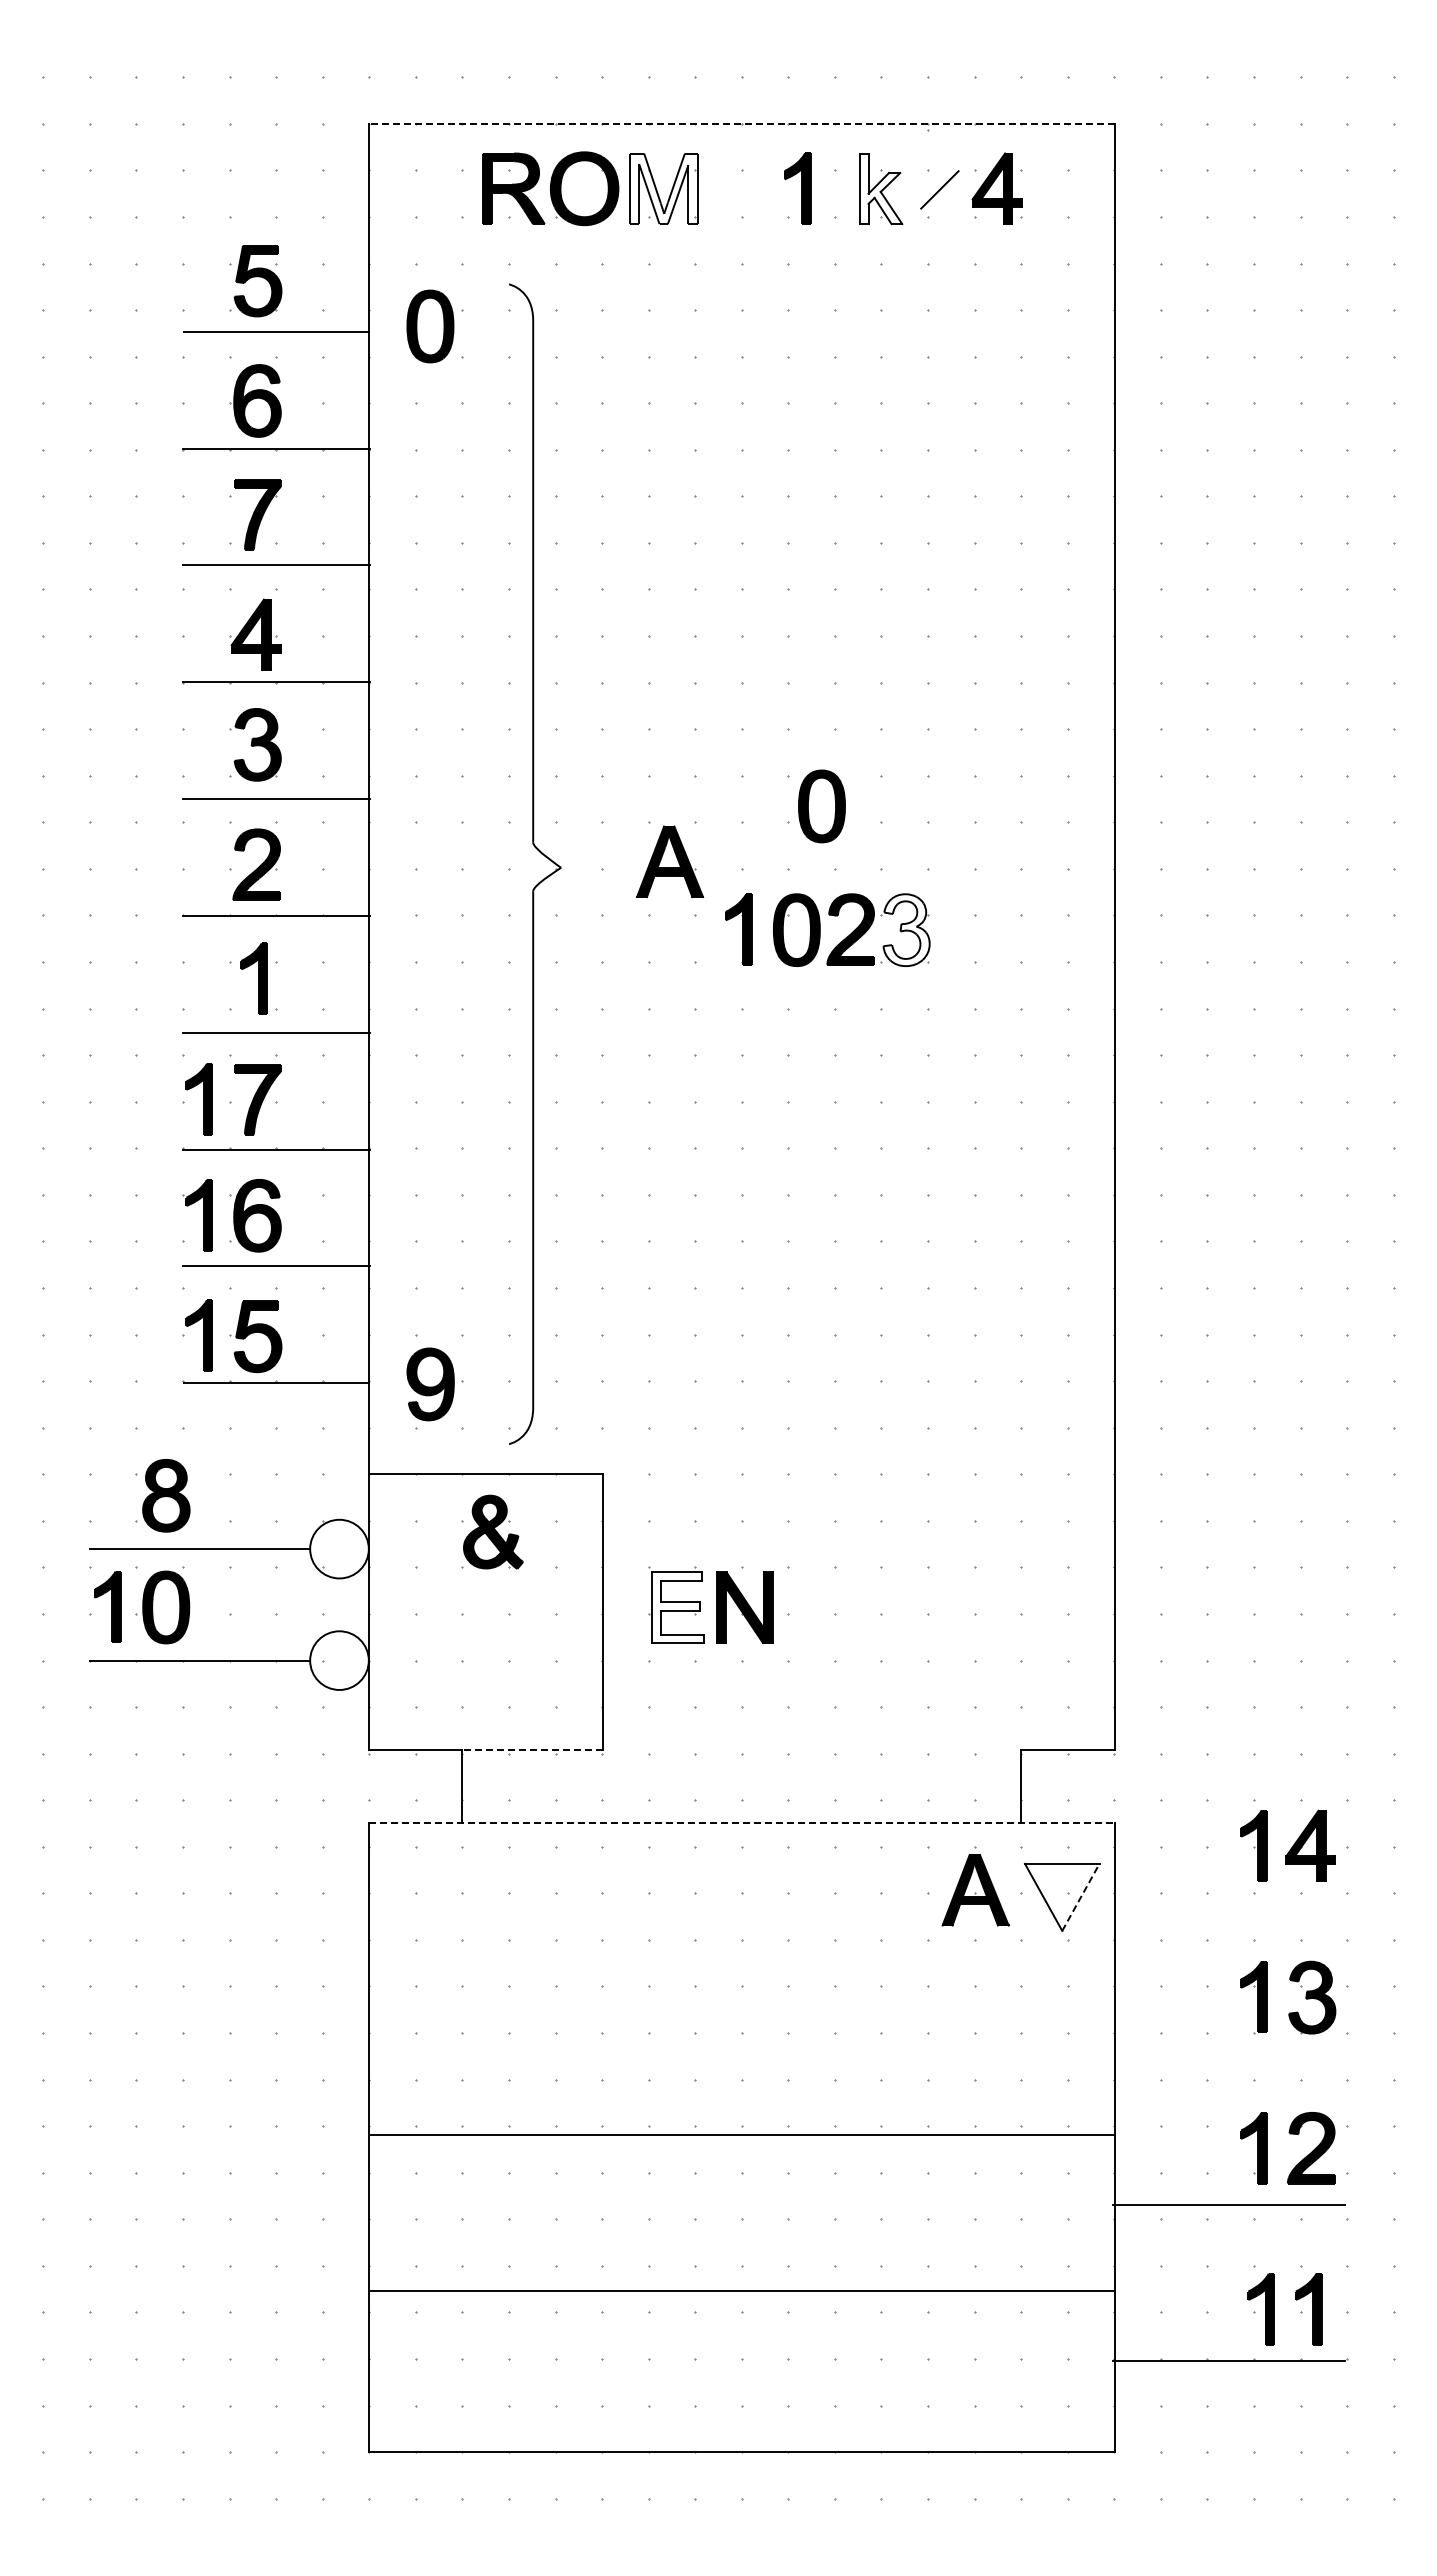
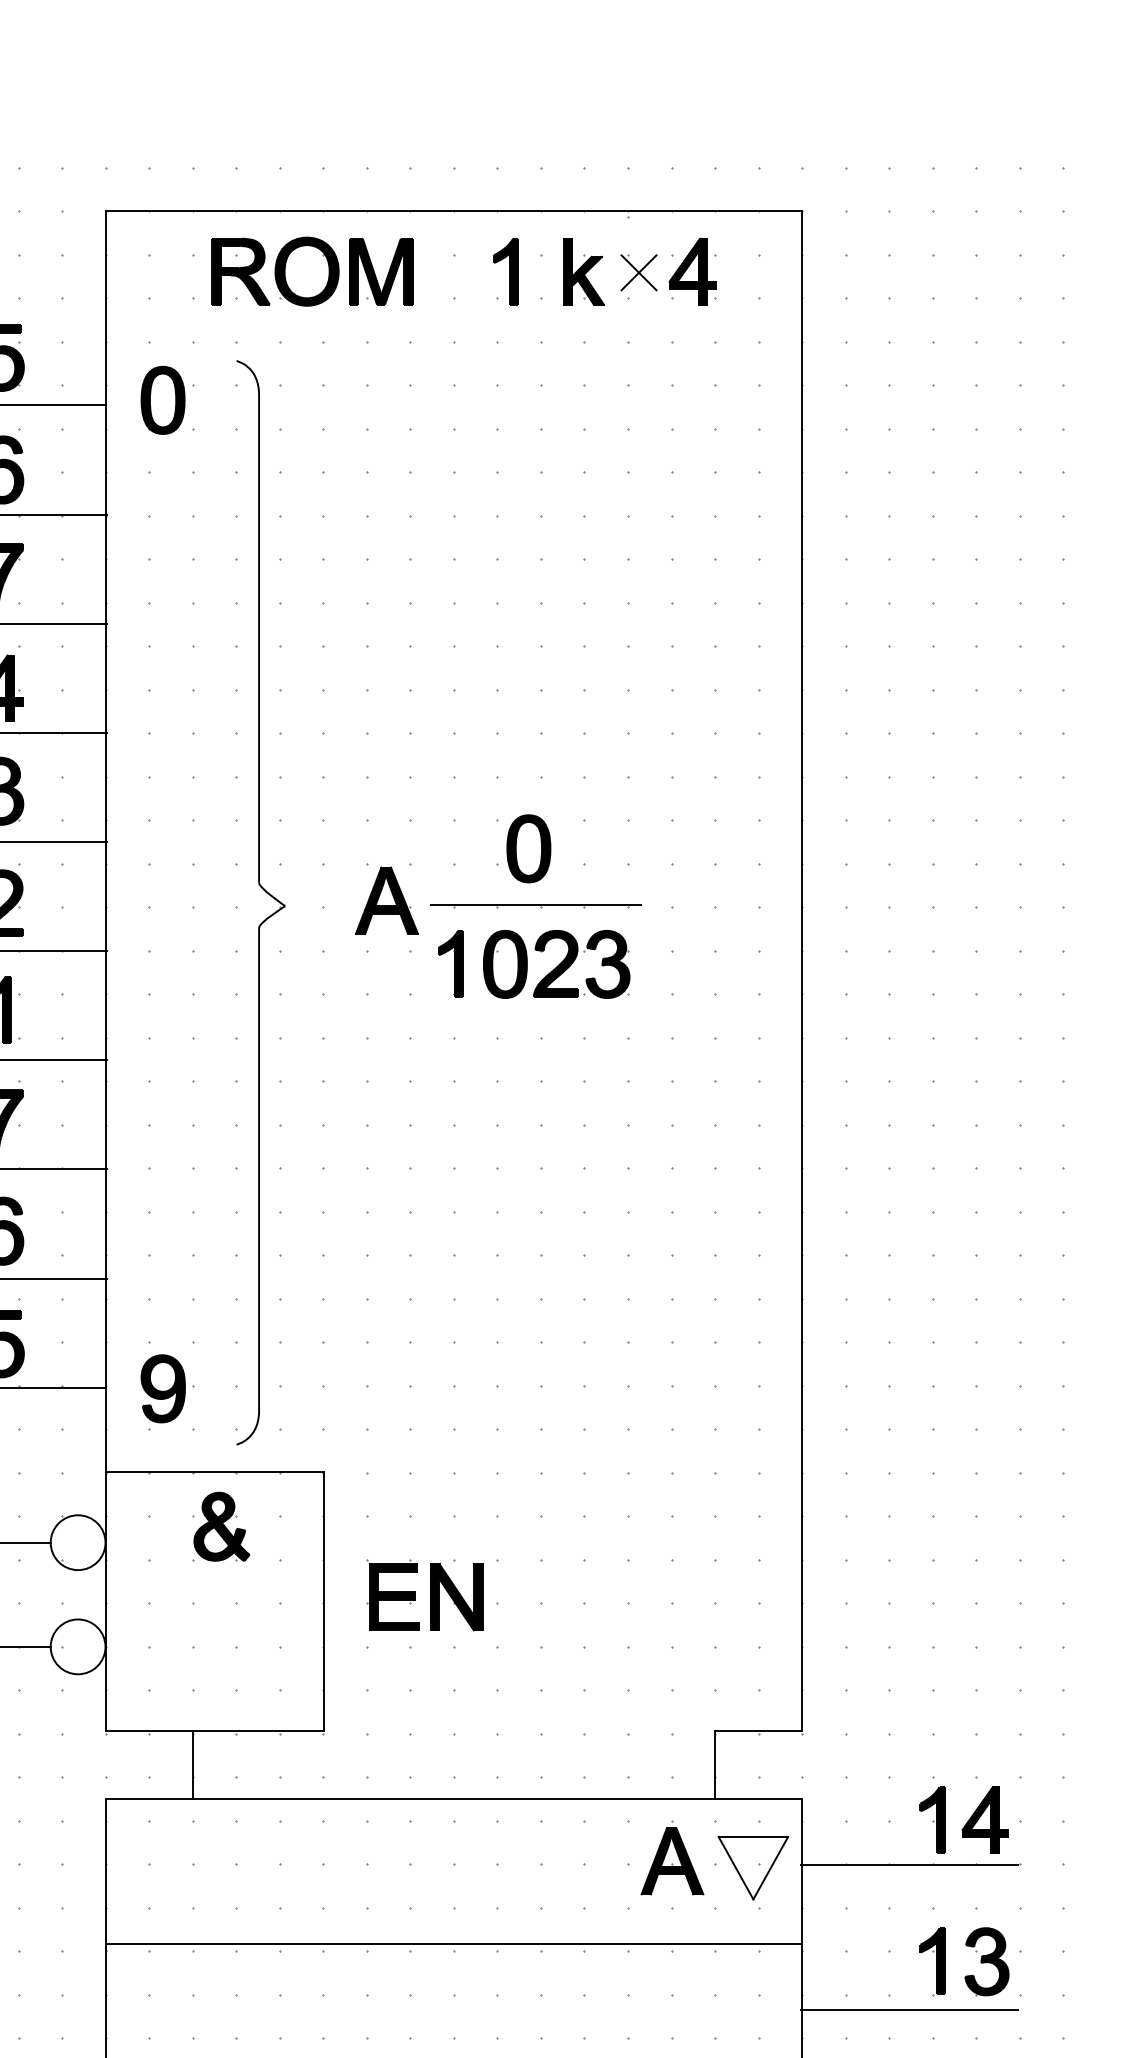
line: (741, 123) -> (453, 210), dashed -> solid
fill: (663, 188) -> (380, 271), added
fill: (880, 188) -> (583, 271), added
line: (939, 189) -> (638, 272), added
line: (829, 866) -> (535, 904), added
fill: (906, 930) -> (607, 964), added
fill: (677, 1607) -> (393, 1597), added
line: (531, 1750) -> (257, 1730), dashed -> solid
line: (741, 1822) -> (453, 1798), dashed -> solid
line: (1229, 1894) -> (909, 1865), added
line: (1081, 1896) -> (771, 1867), dashed -> solid
line: (742, 1978) -> (454, 1943), added
line: (1229, 2049) -> (909, 2010), added

